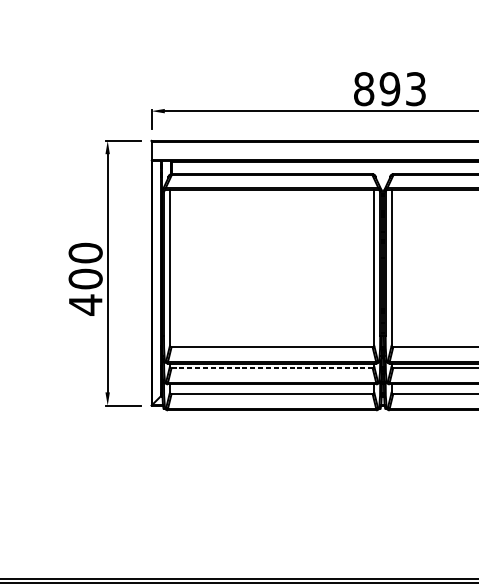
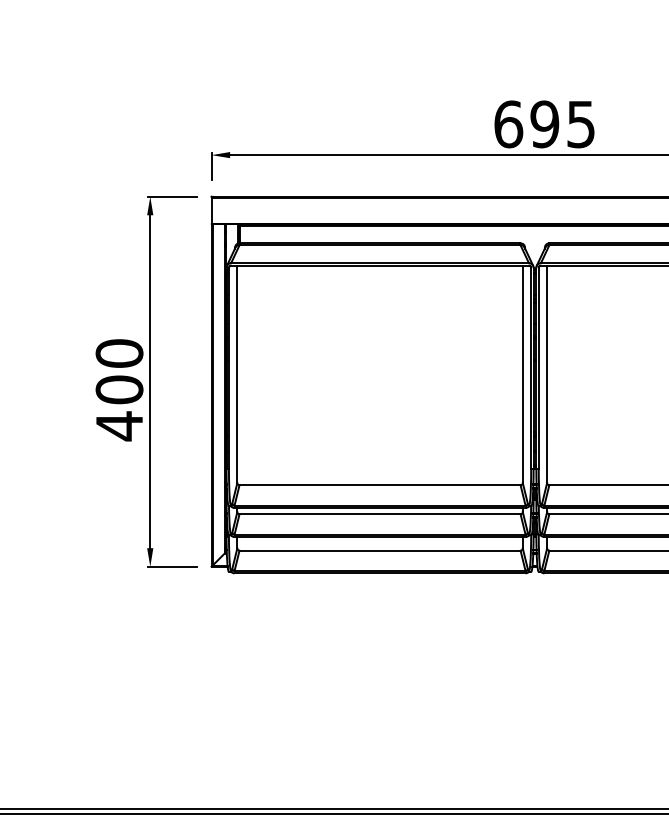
text: (389, 89) -> (544, 124), 893 -> 695
line: (272, 368) -> (380, 514), dashed -> solid

